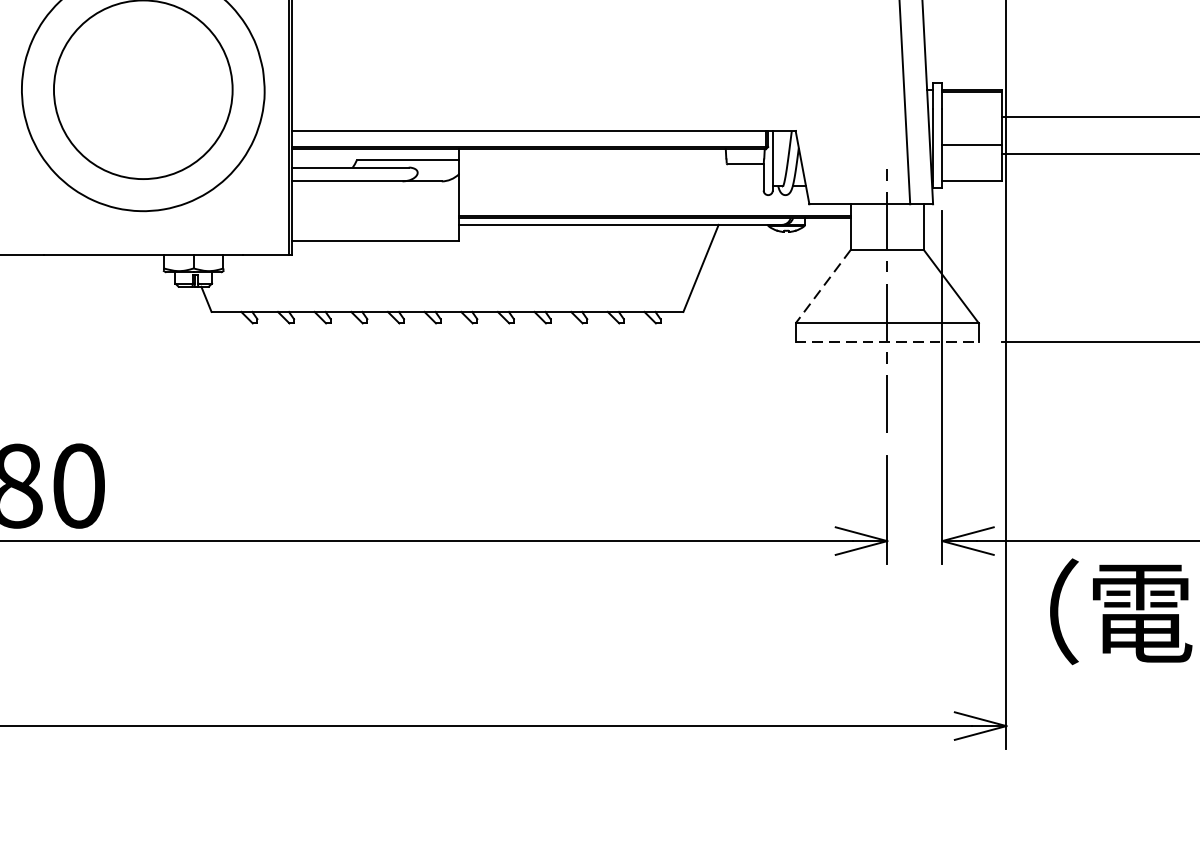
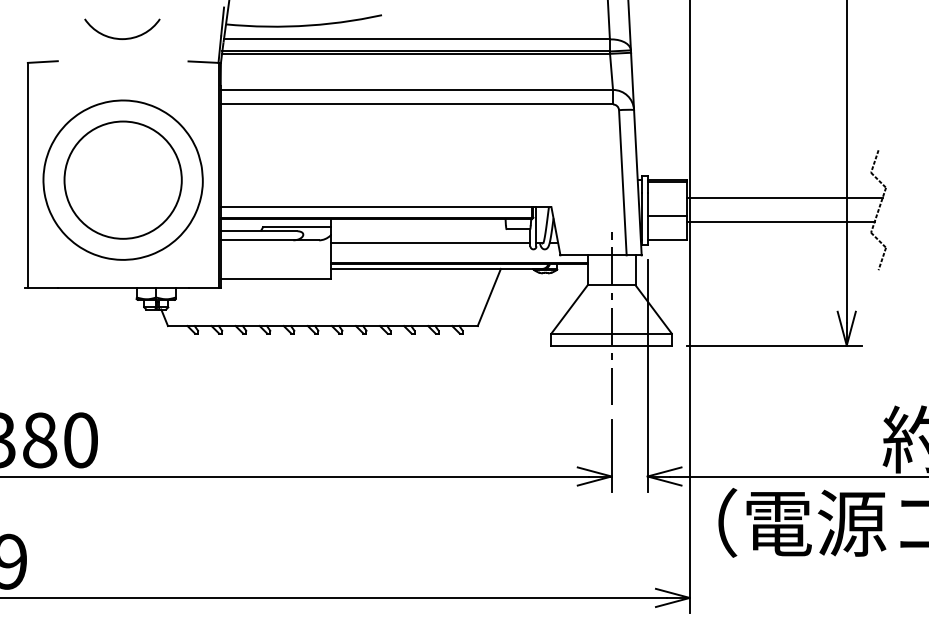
line: (611, 186) -> (430, 243), added
line: (823, 286) -> (569, 309), dashed -> solid
line: (888, 341) -> (612, 345), dashed -> solid

